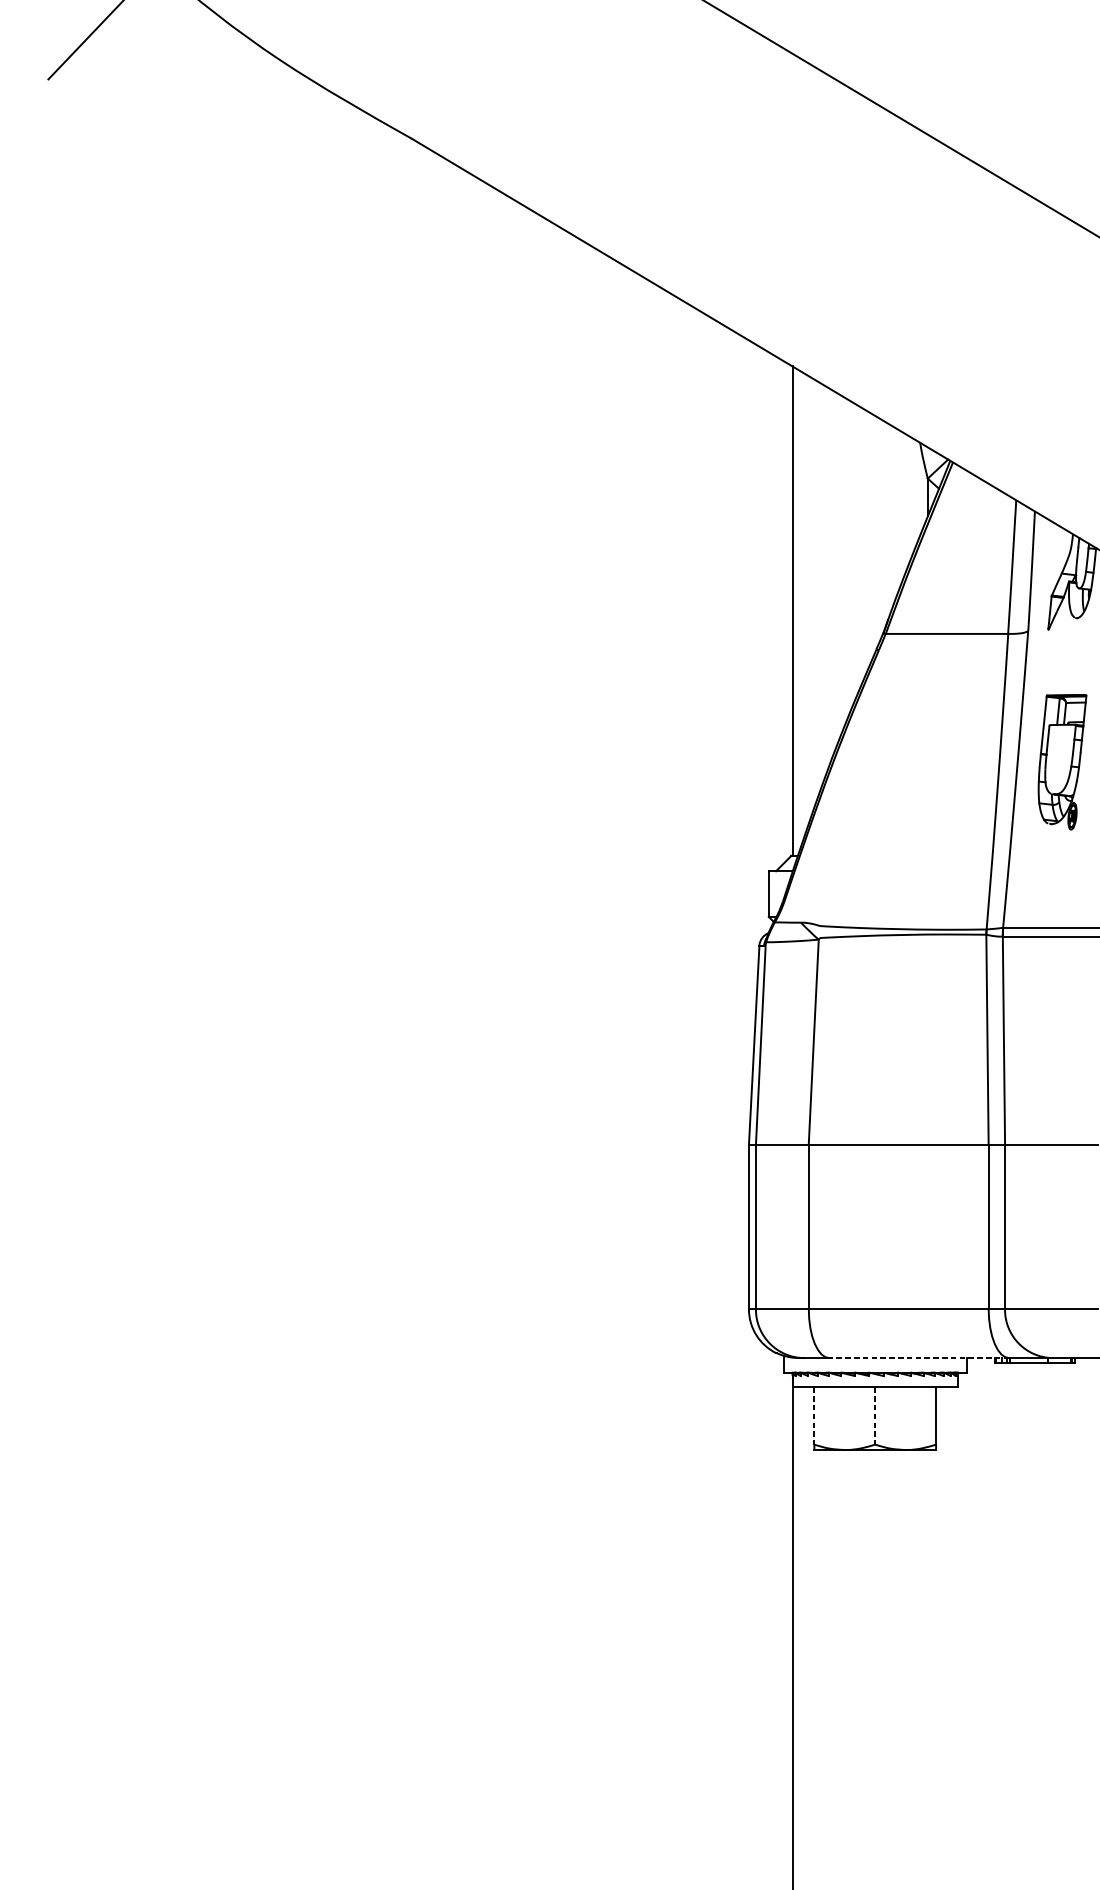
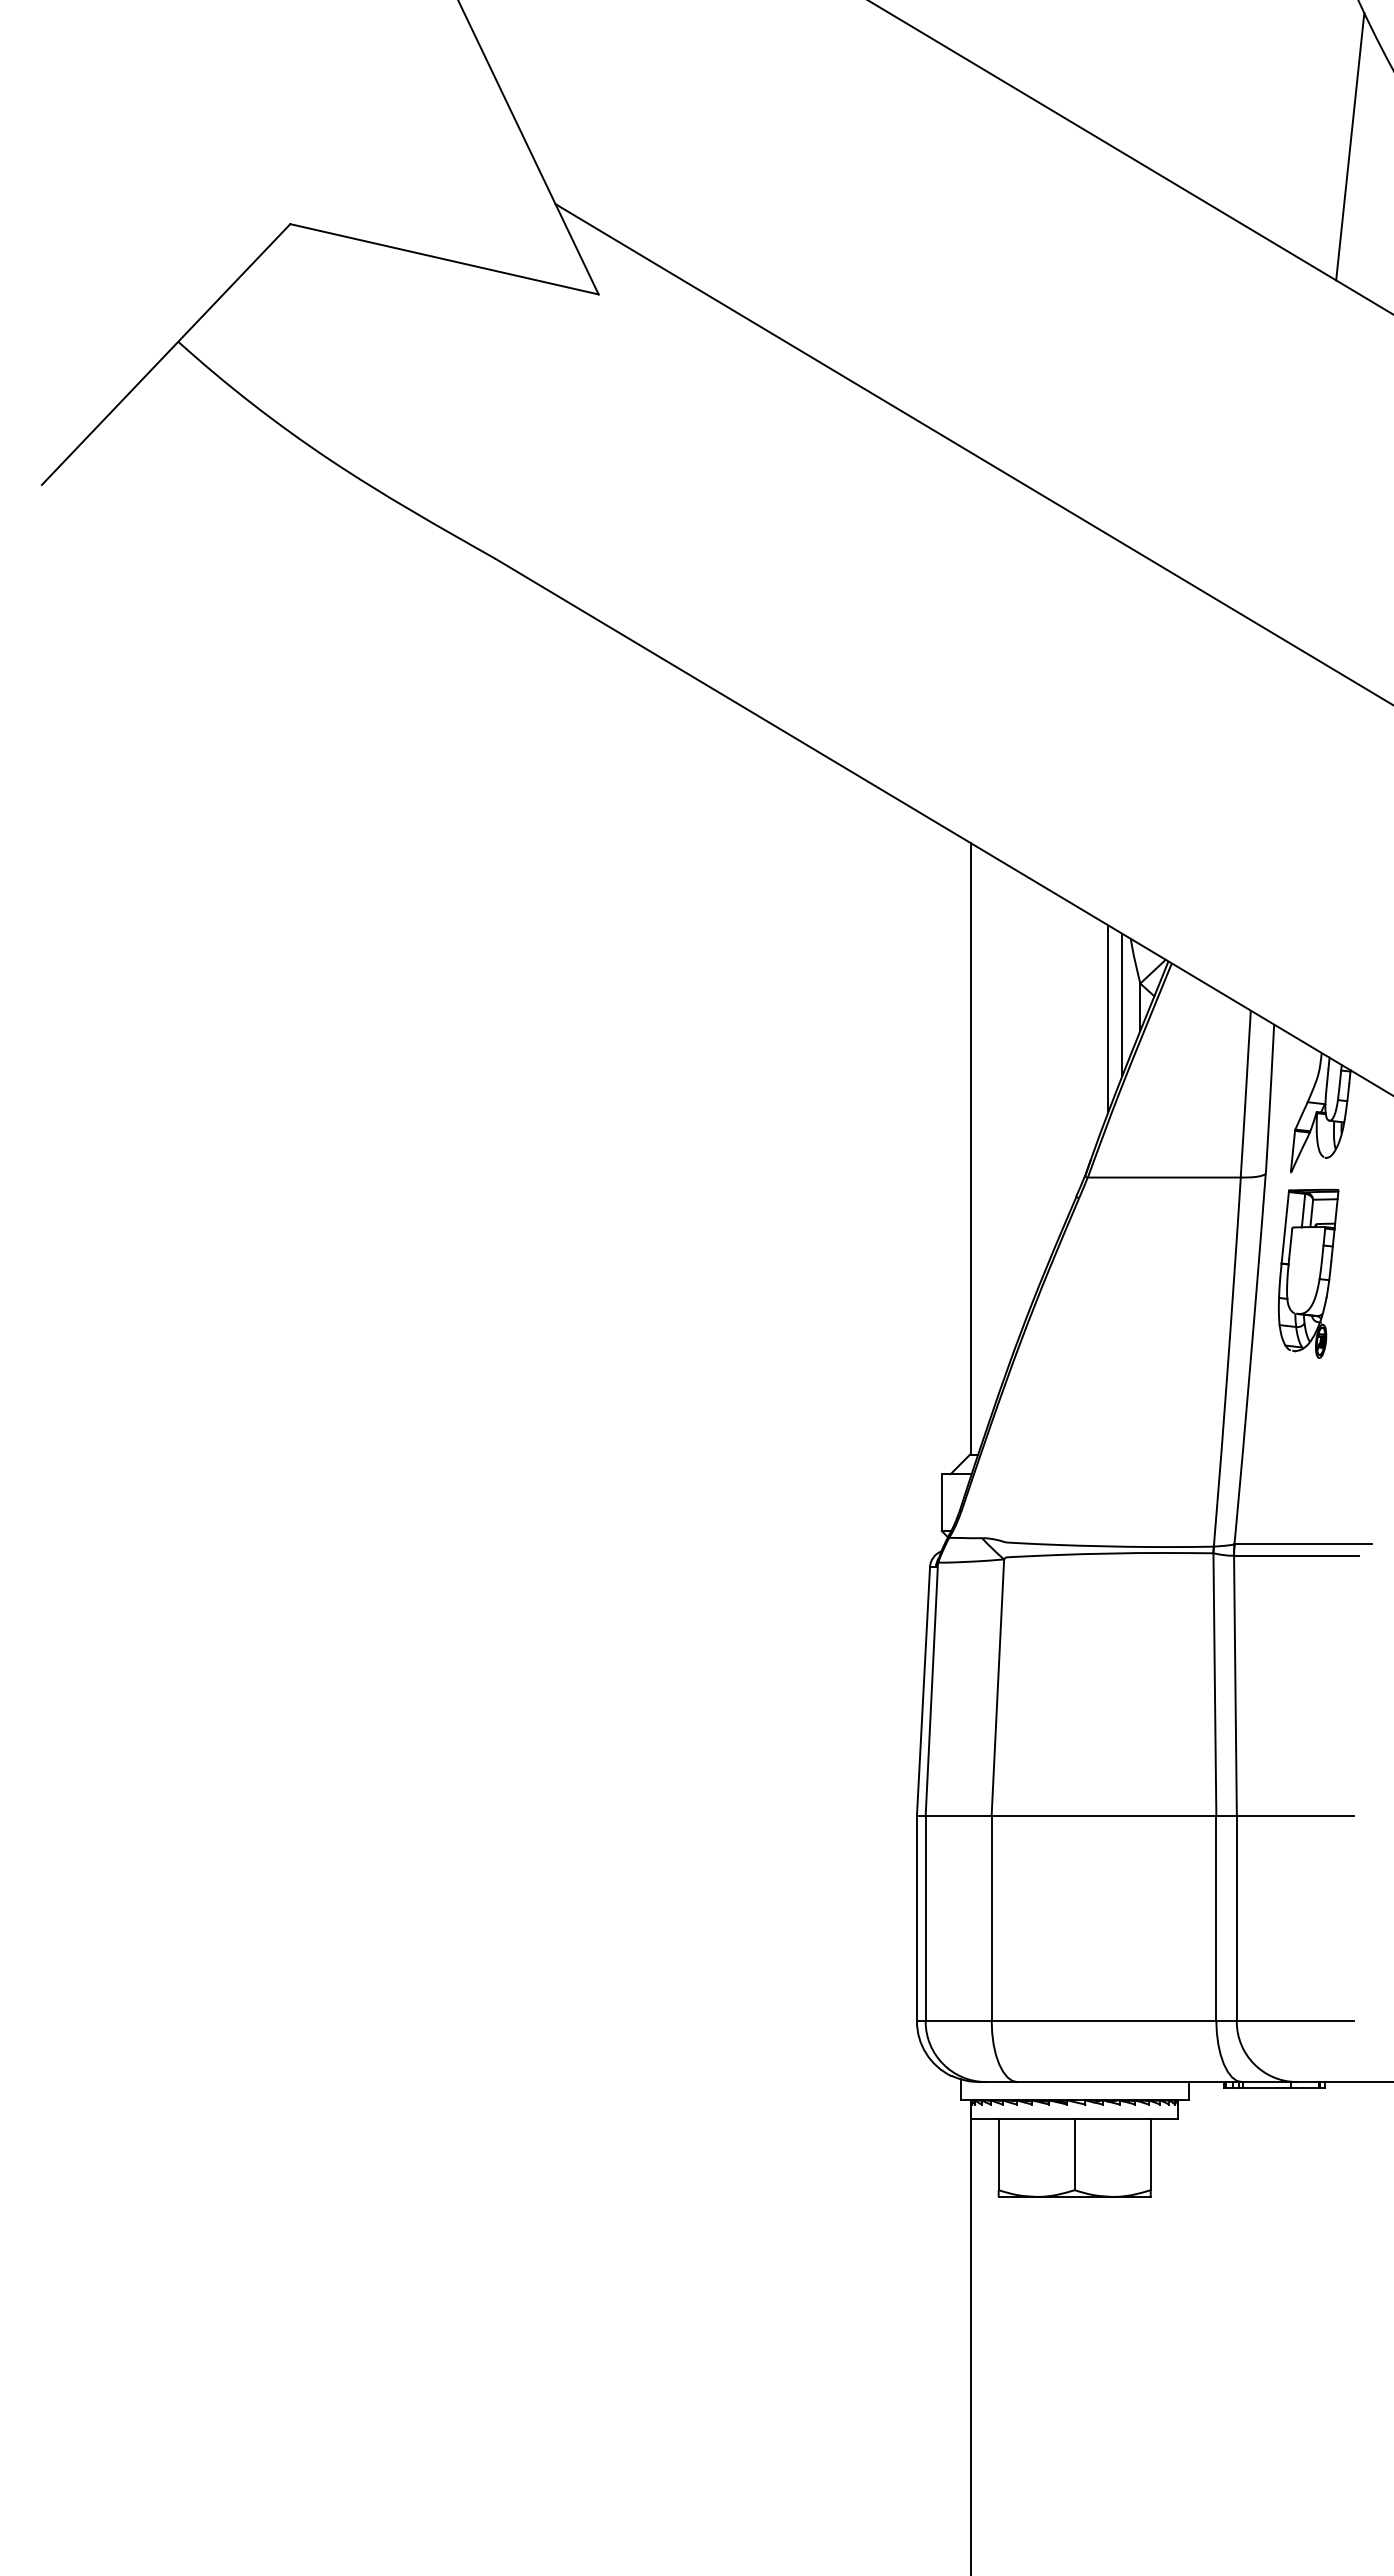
line: (913, 495) -> (1122, 1004), added
line: (902, 506) -> (1108, 1018), added
part: (1062, 761) -> (1308, 1273), moved
line: (919, 1358) -> (1129, 2082), dashed -> solid
line: (814, 1416) -> (998, 2154), dashed -> solid
line: (875, 1416) -> (1074, 2154), dashed -> solid

